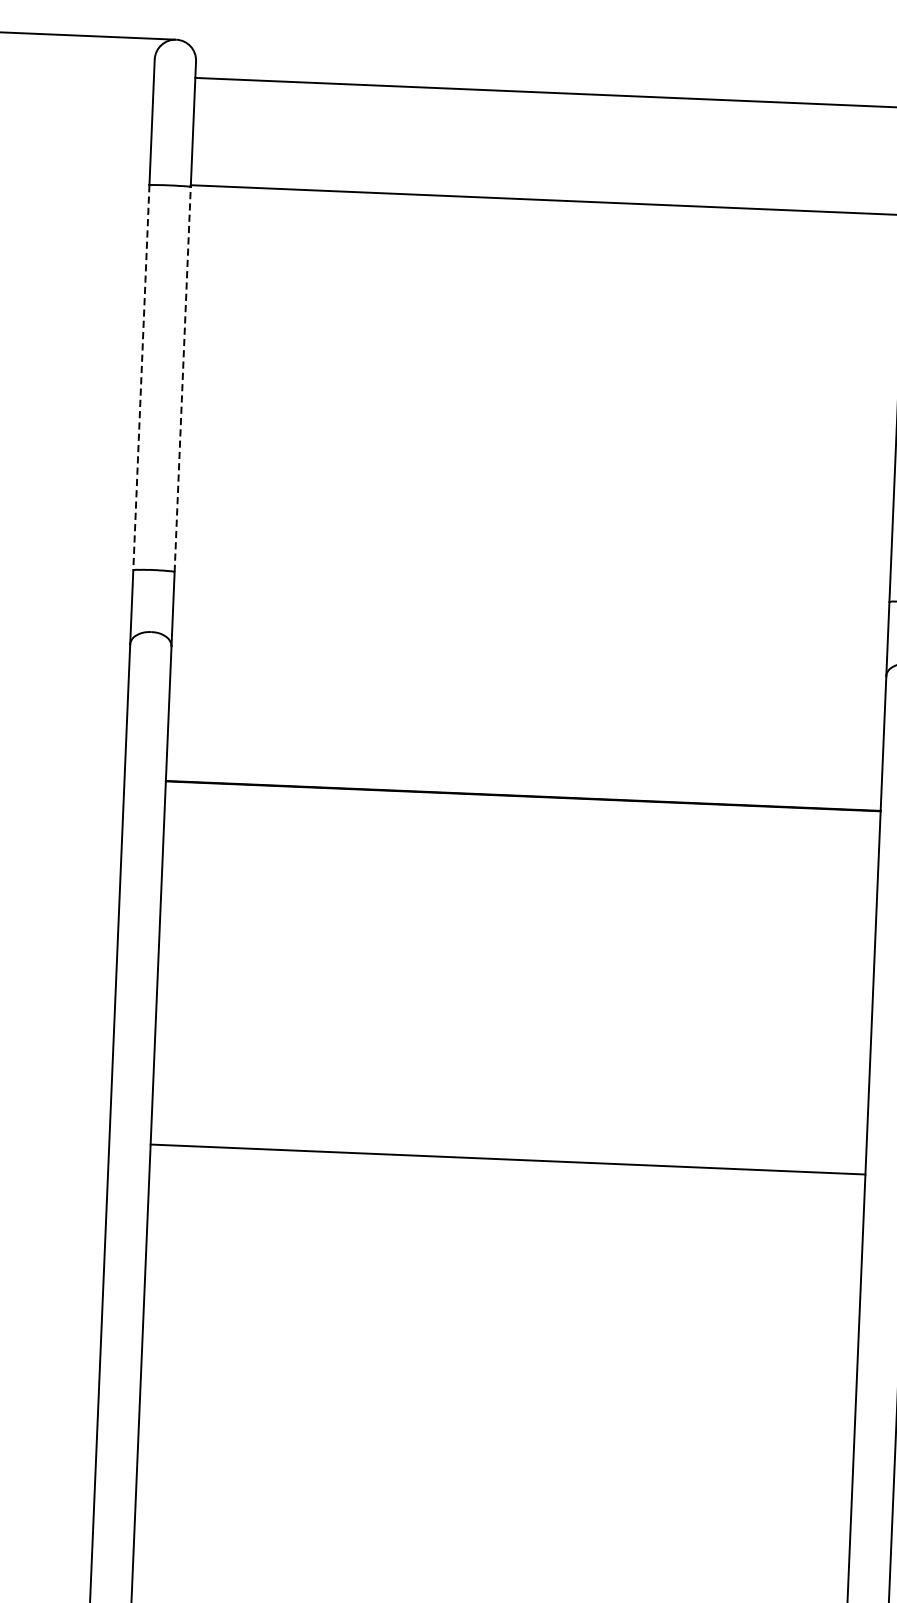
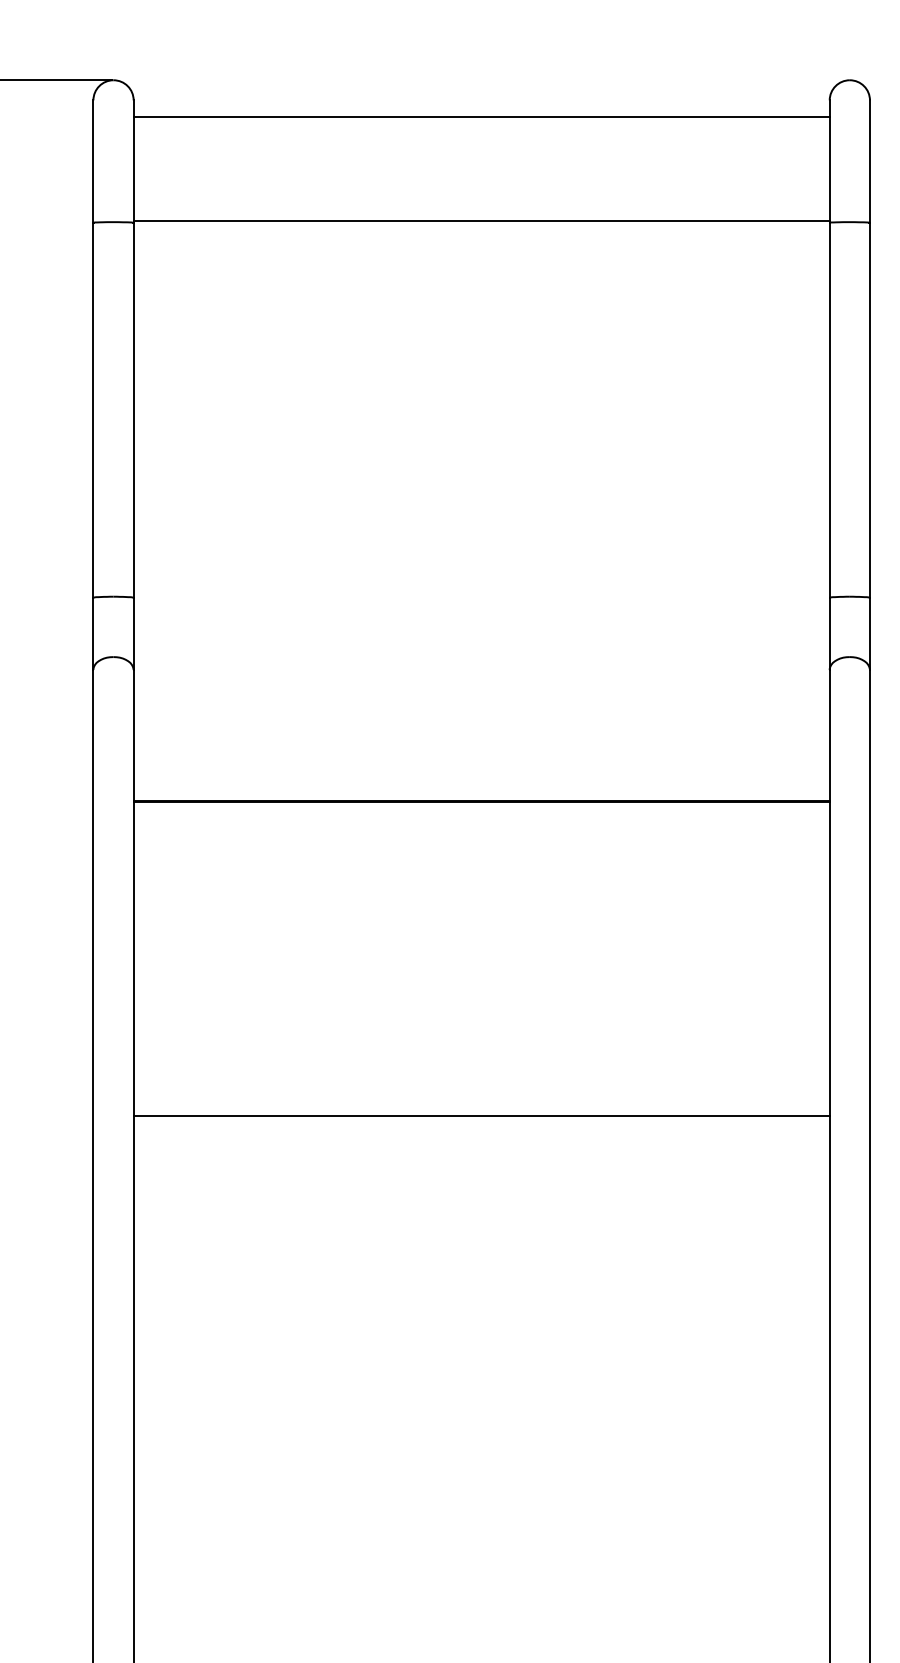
line: (141, 377) -> (93, 410), dashed -> solid
line: (182, 379) -> (133, 410), dashed -> solid
line: (507, 1159) -> (481, 1116), moved

